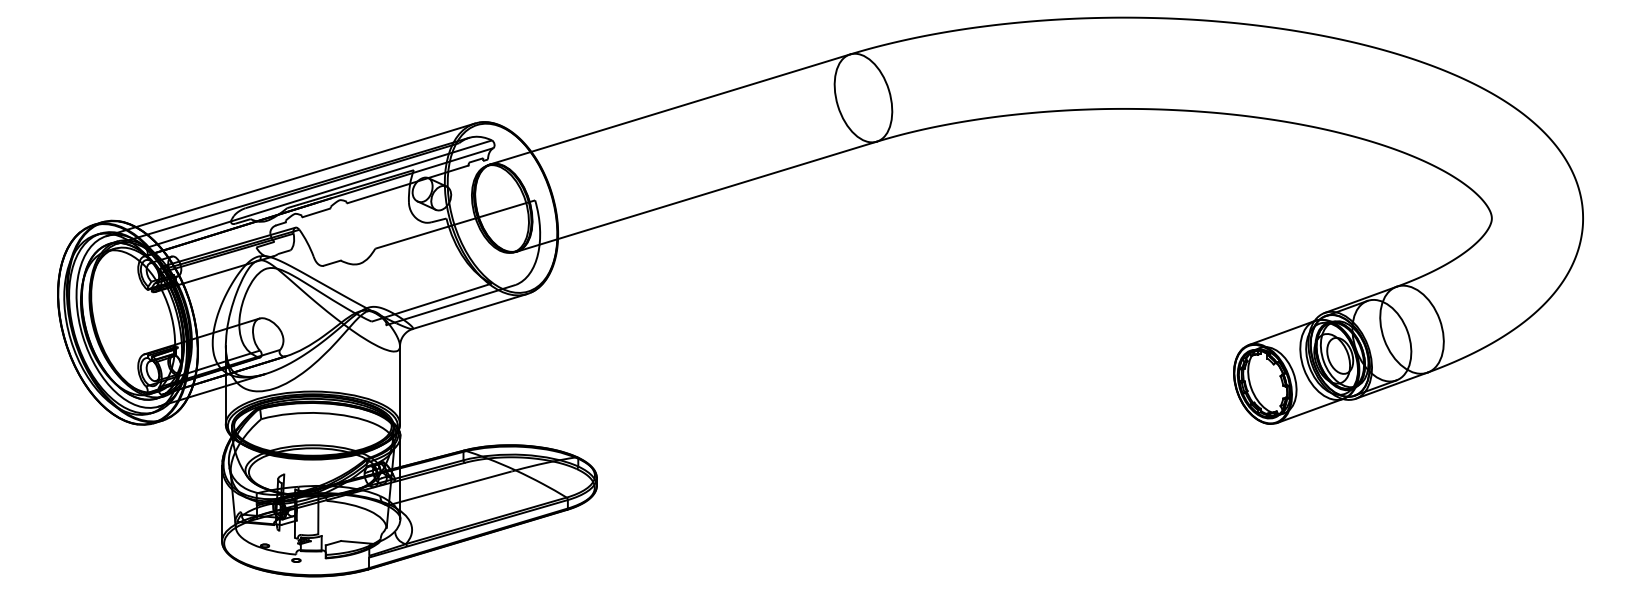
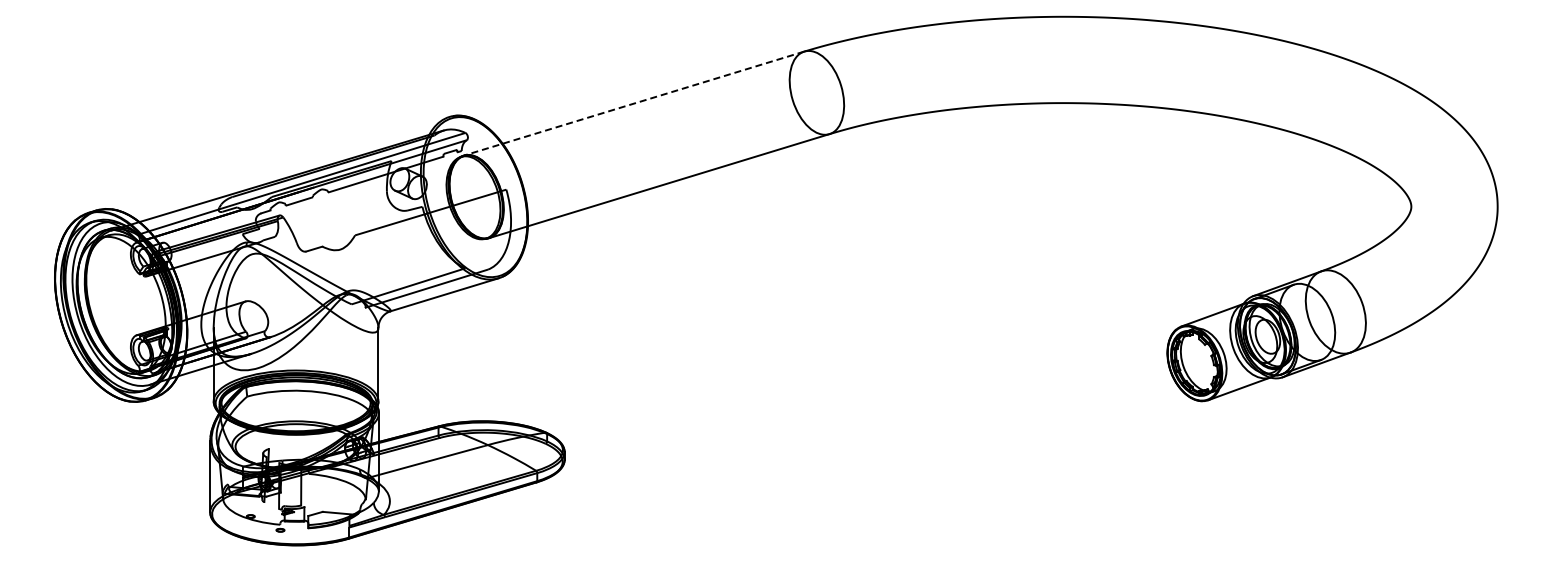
line: (670, 109) -> (634, 103), solid -> dashed
line: (291, 179) -> (275, 169), removed

